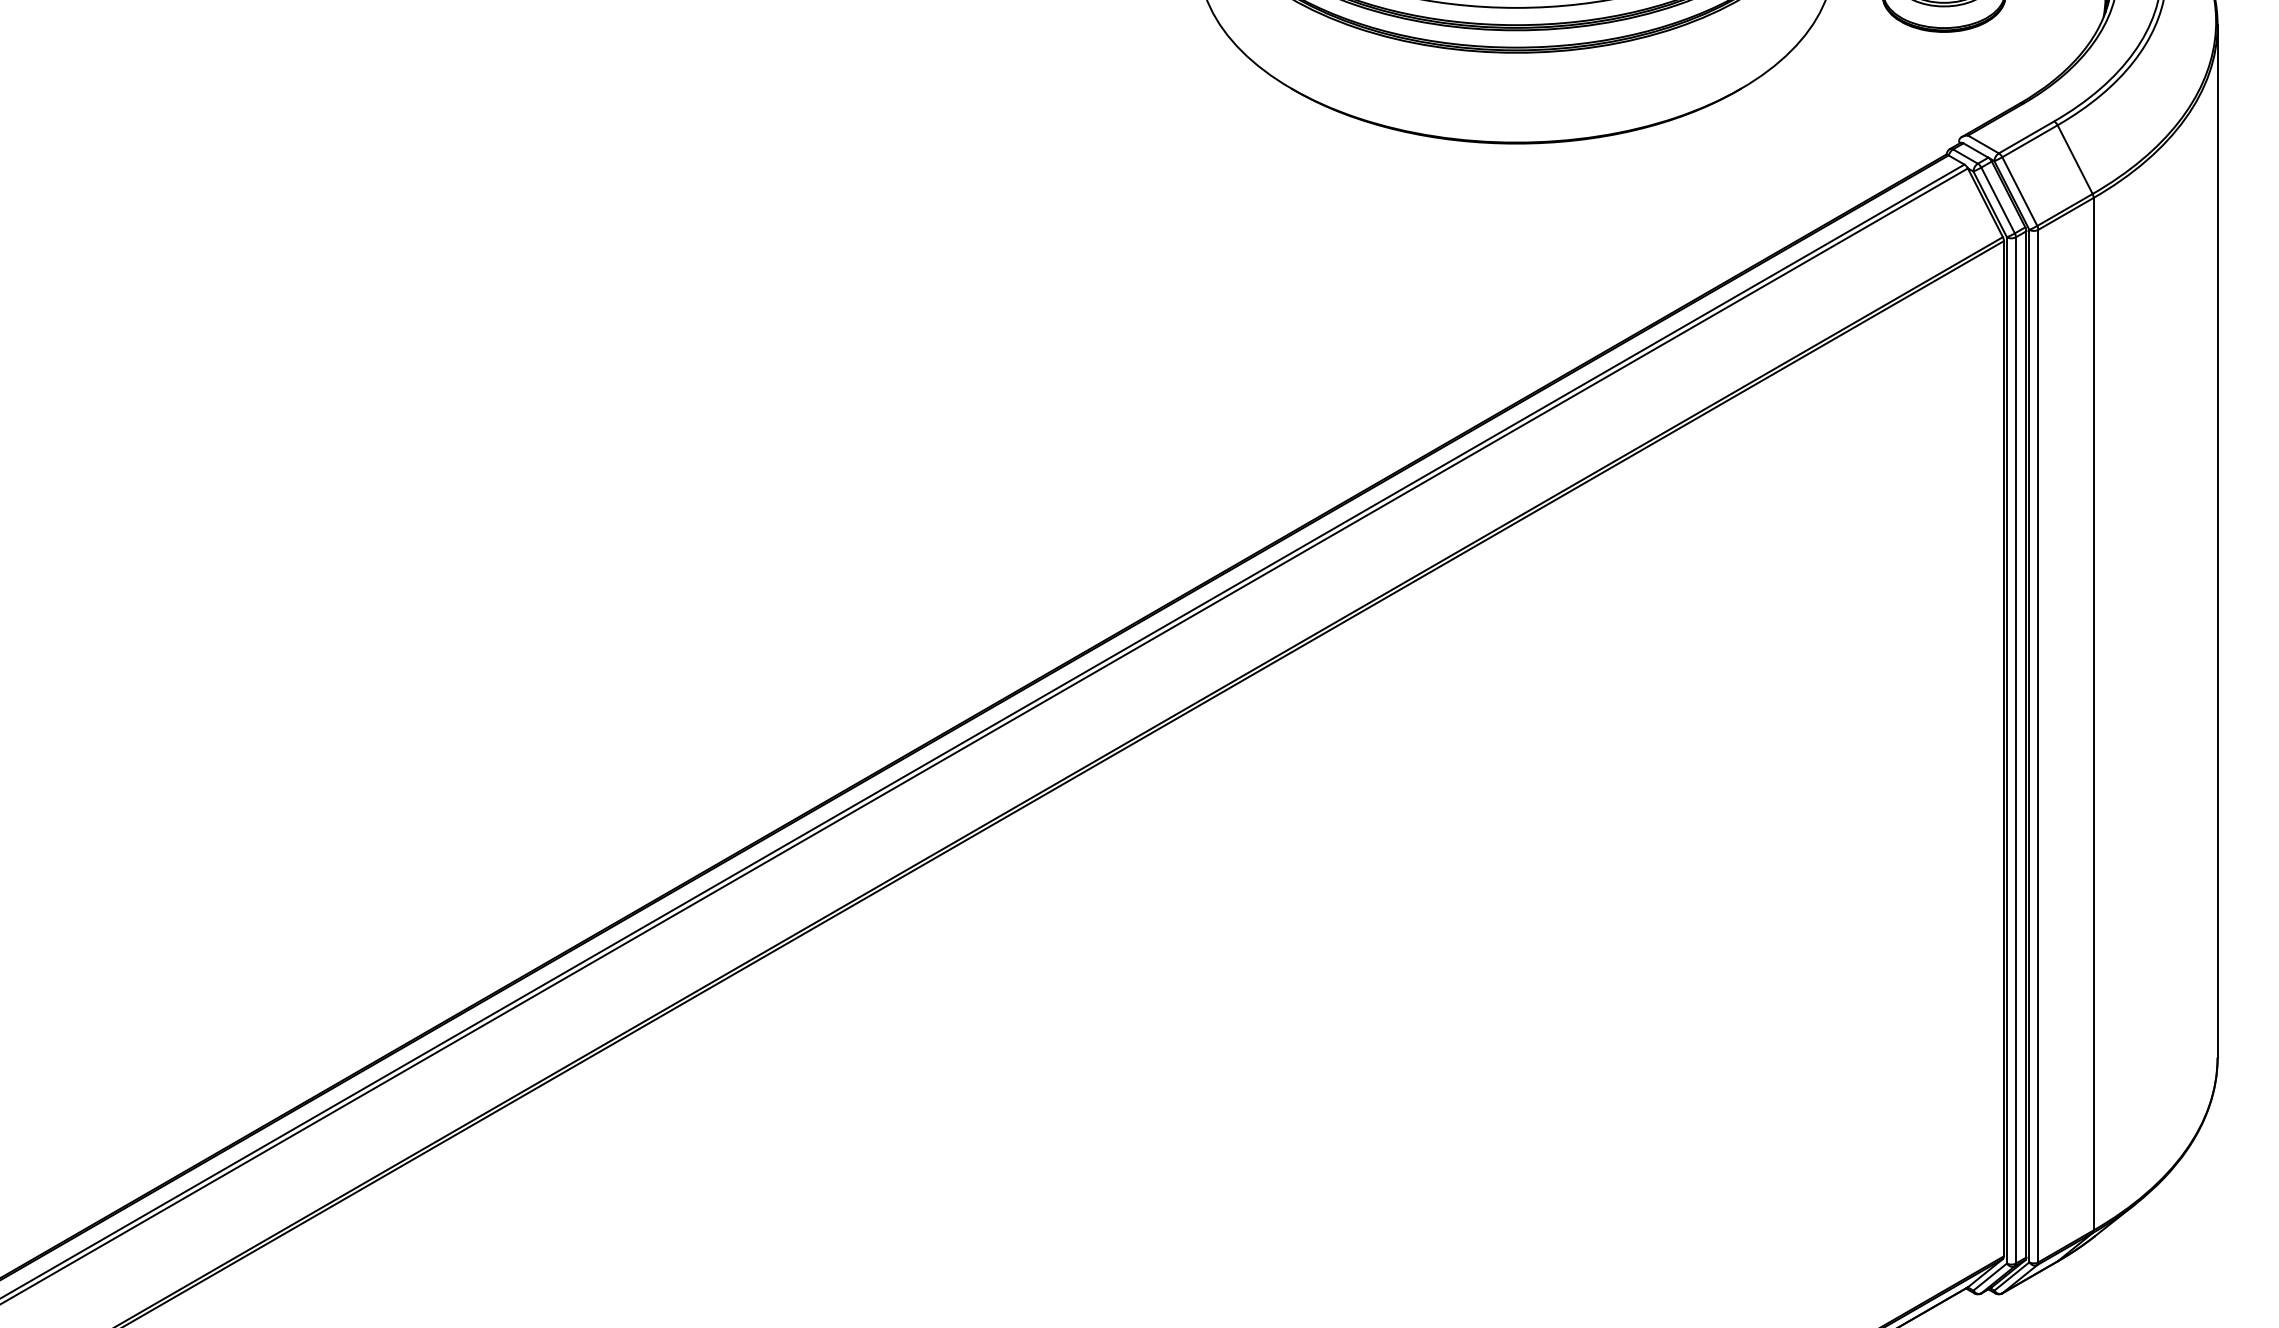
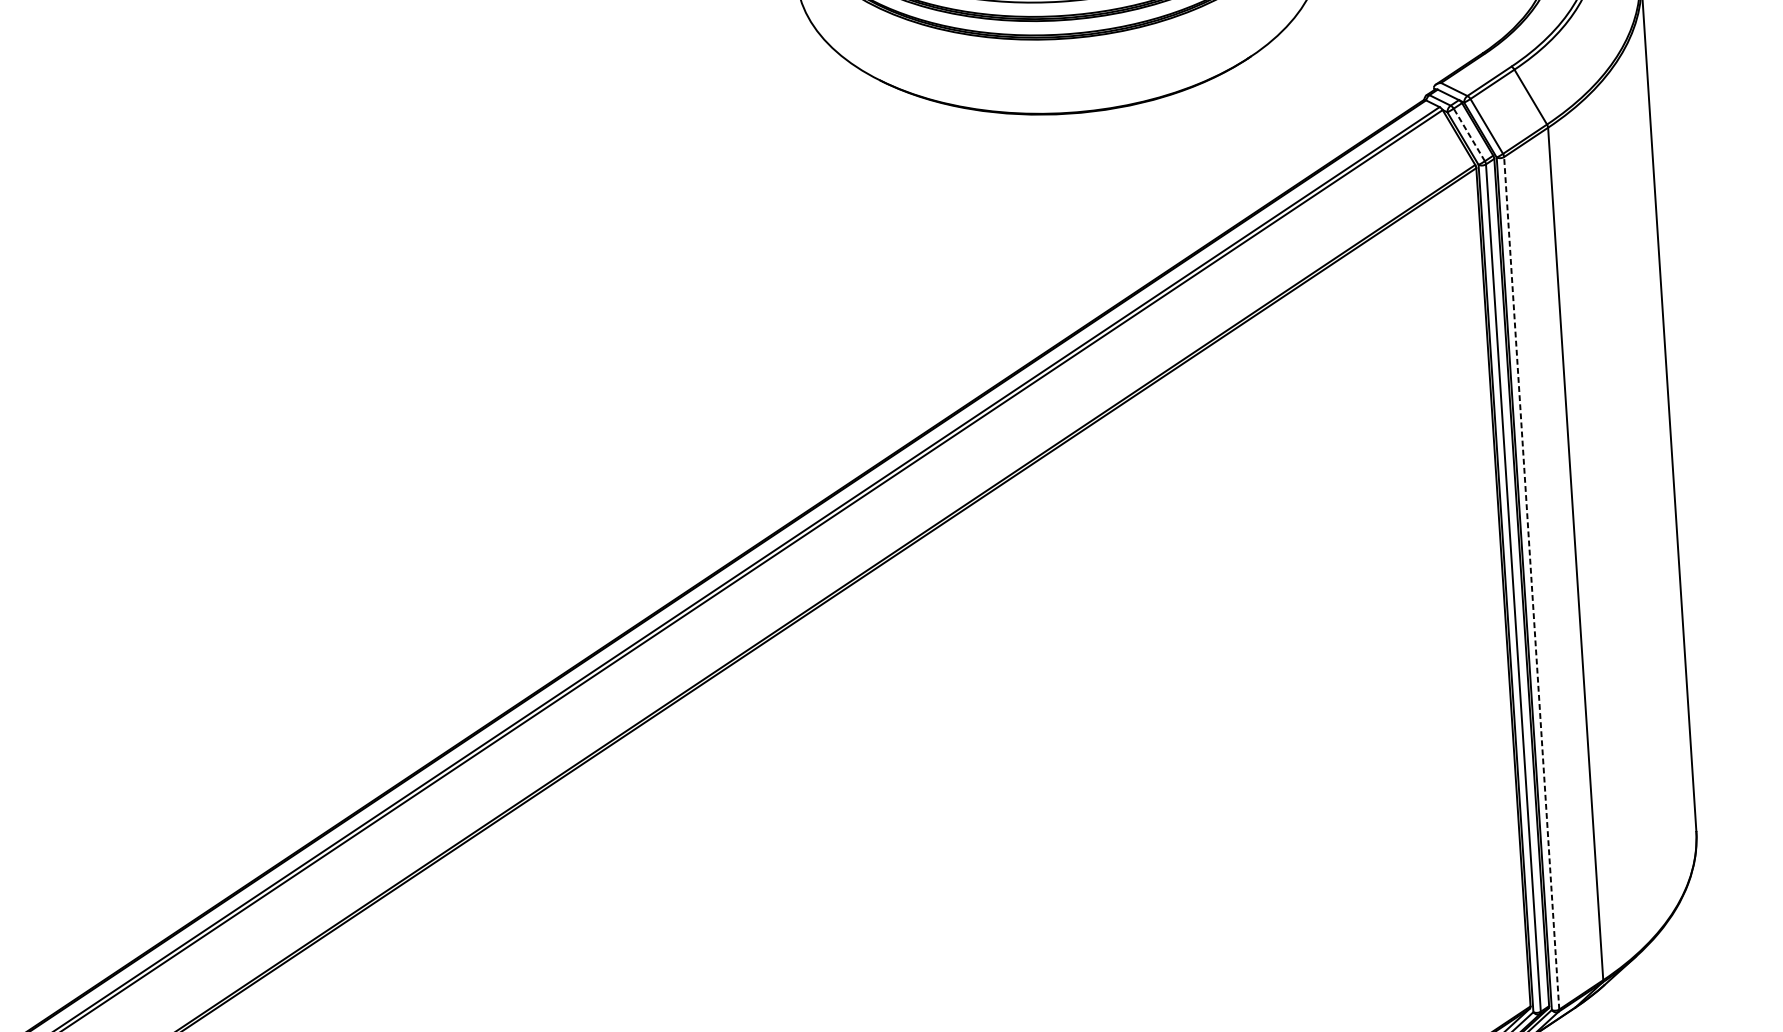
line: (1998, 200) -> (1469, 134), solid -> dashed
line: (2038, 745) -> (1531, 582), solid -> dashed

